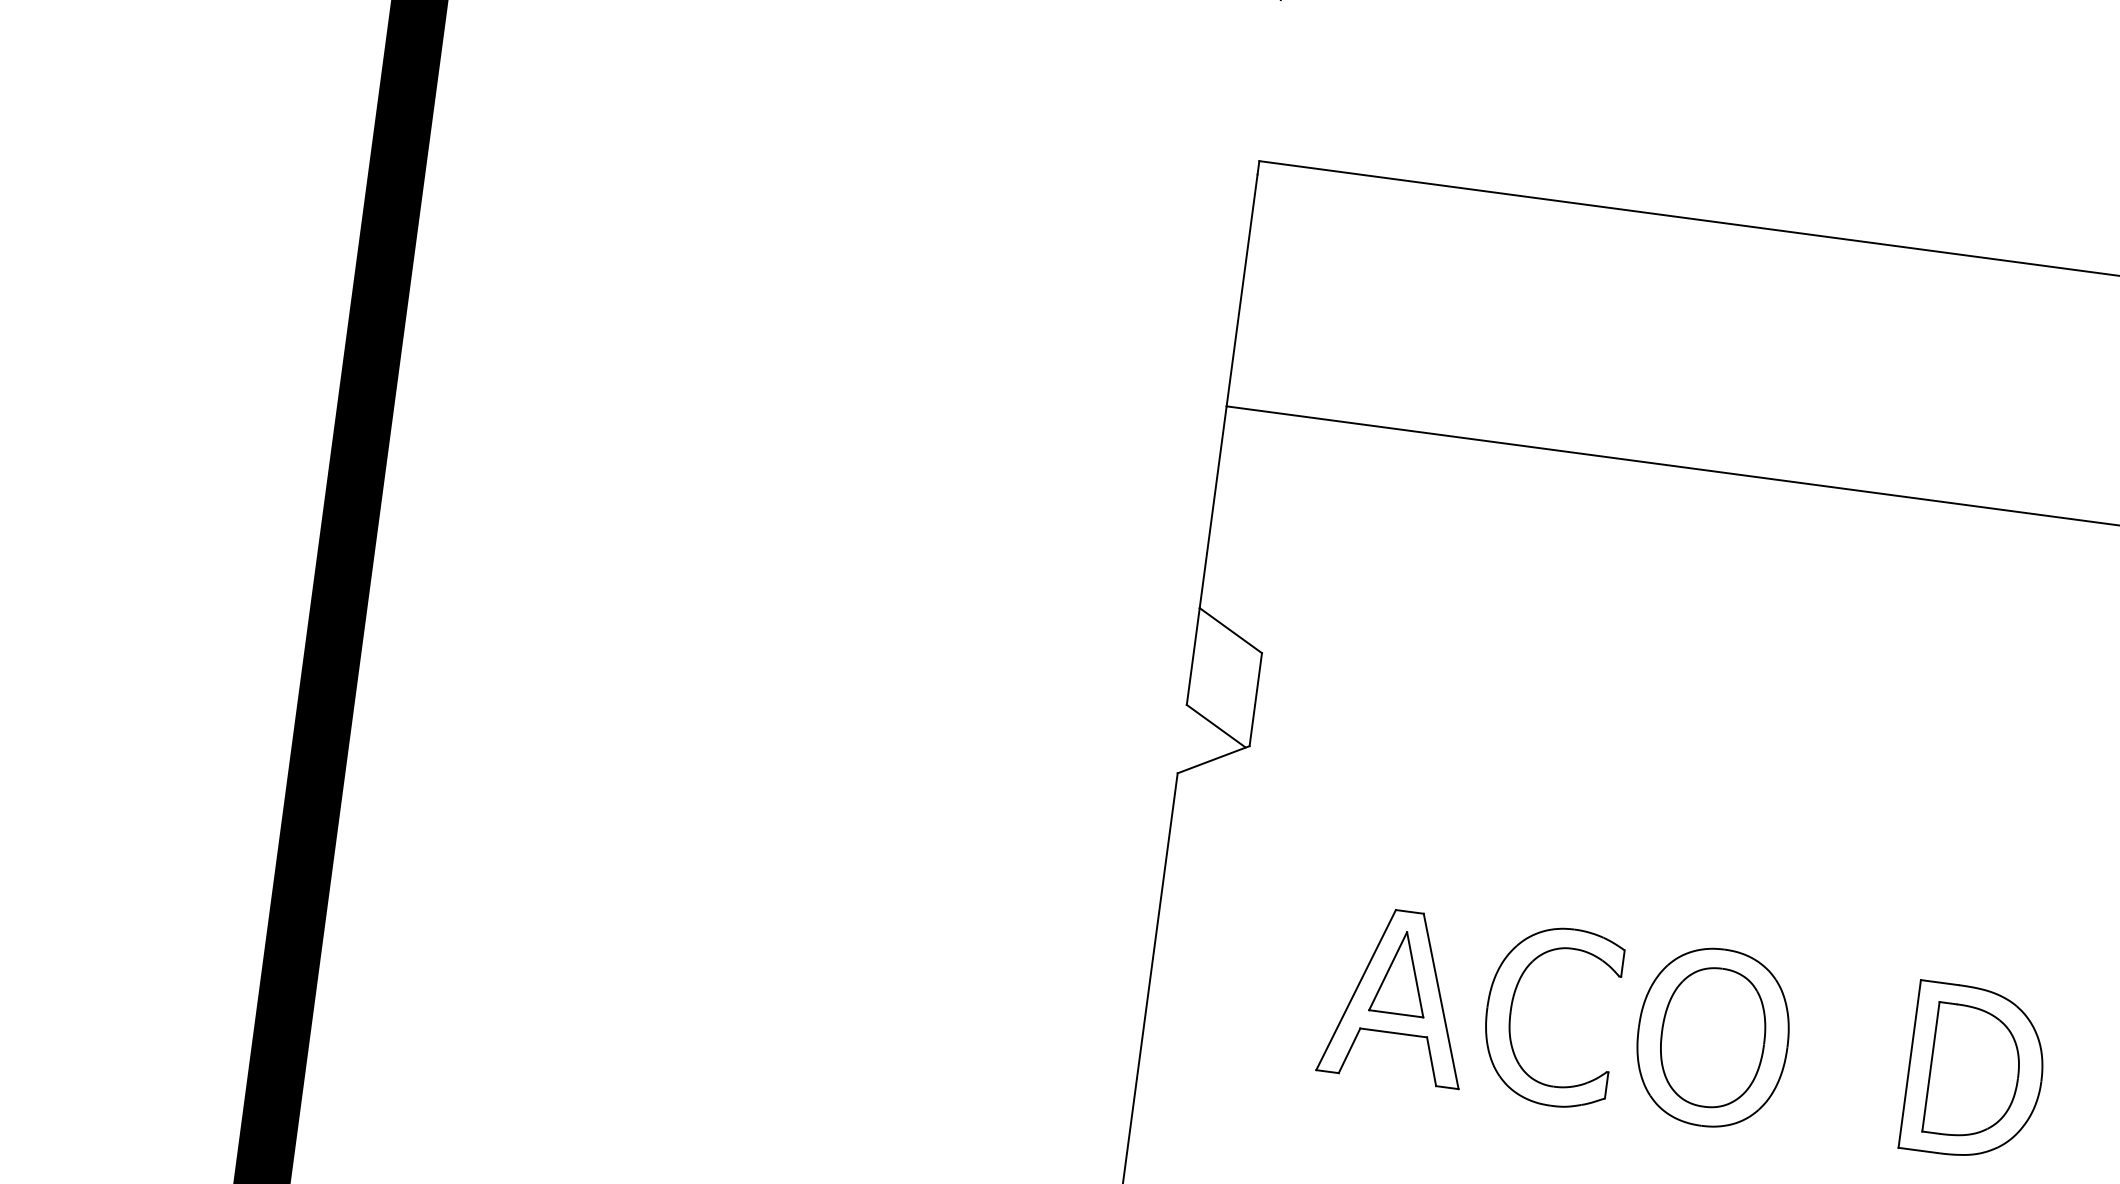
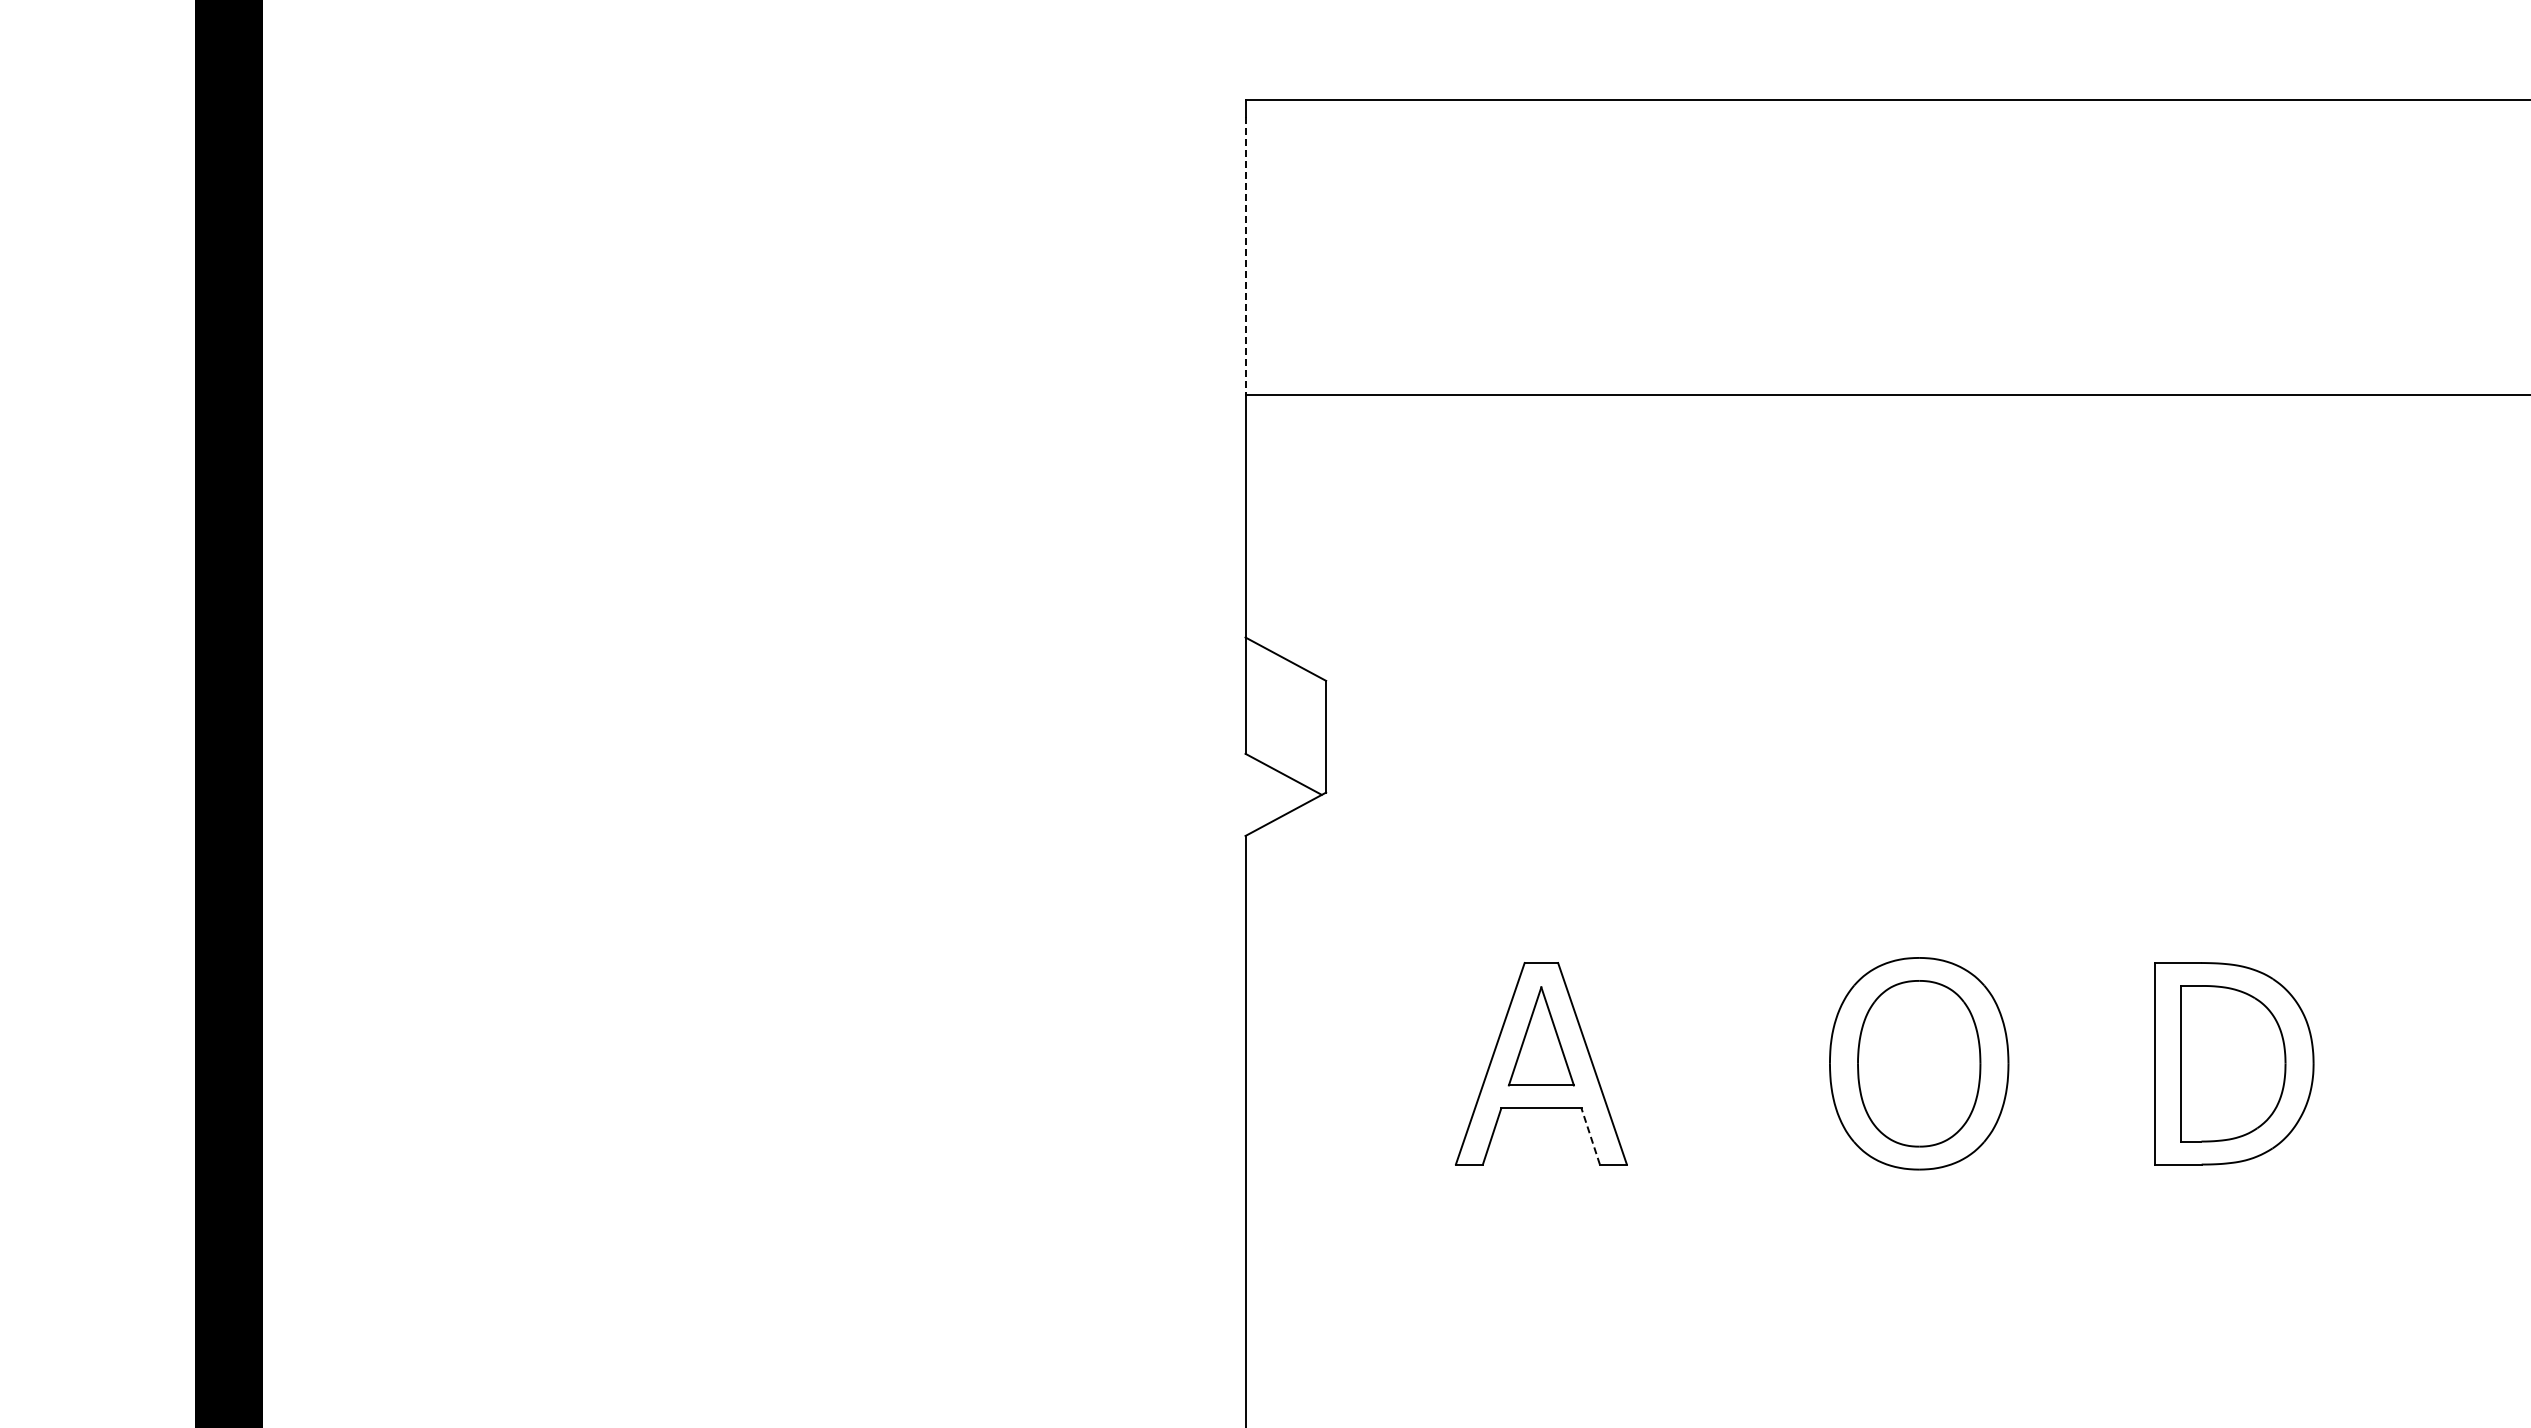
line: (1242, 290) -> (1245, 256), solid -> dashed
part: (1511, 1010) -> (1677, 1063), removed
line: (1431, 1061) -> (1590, 1136), solid -> dashed

